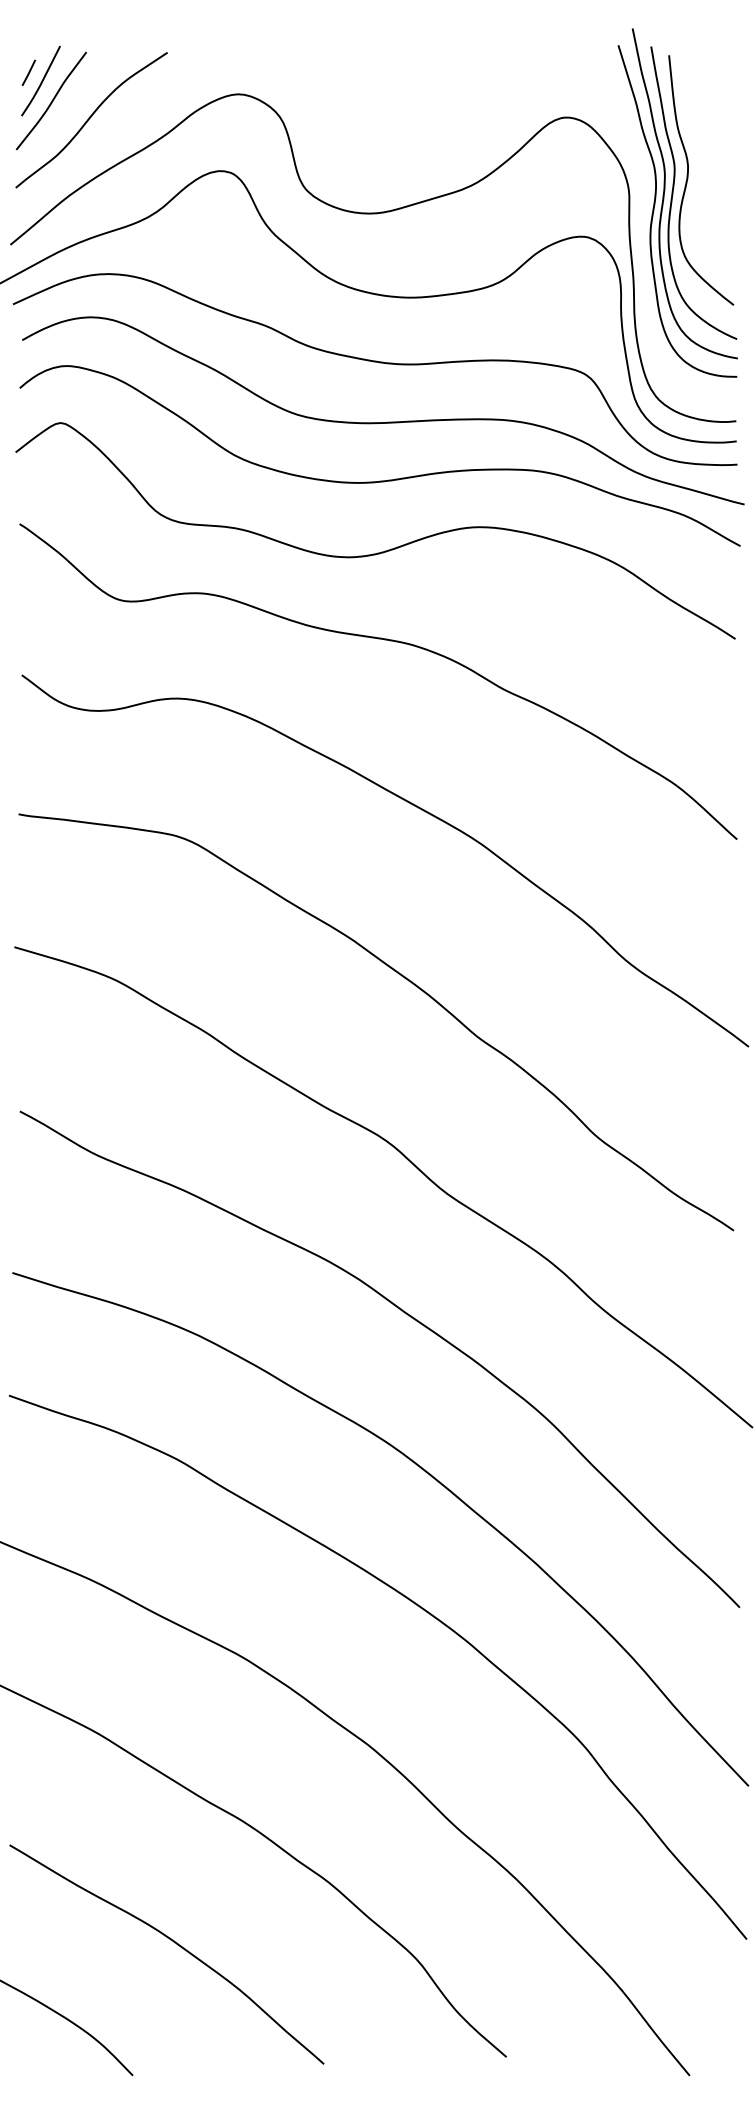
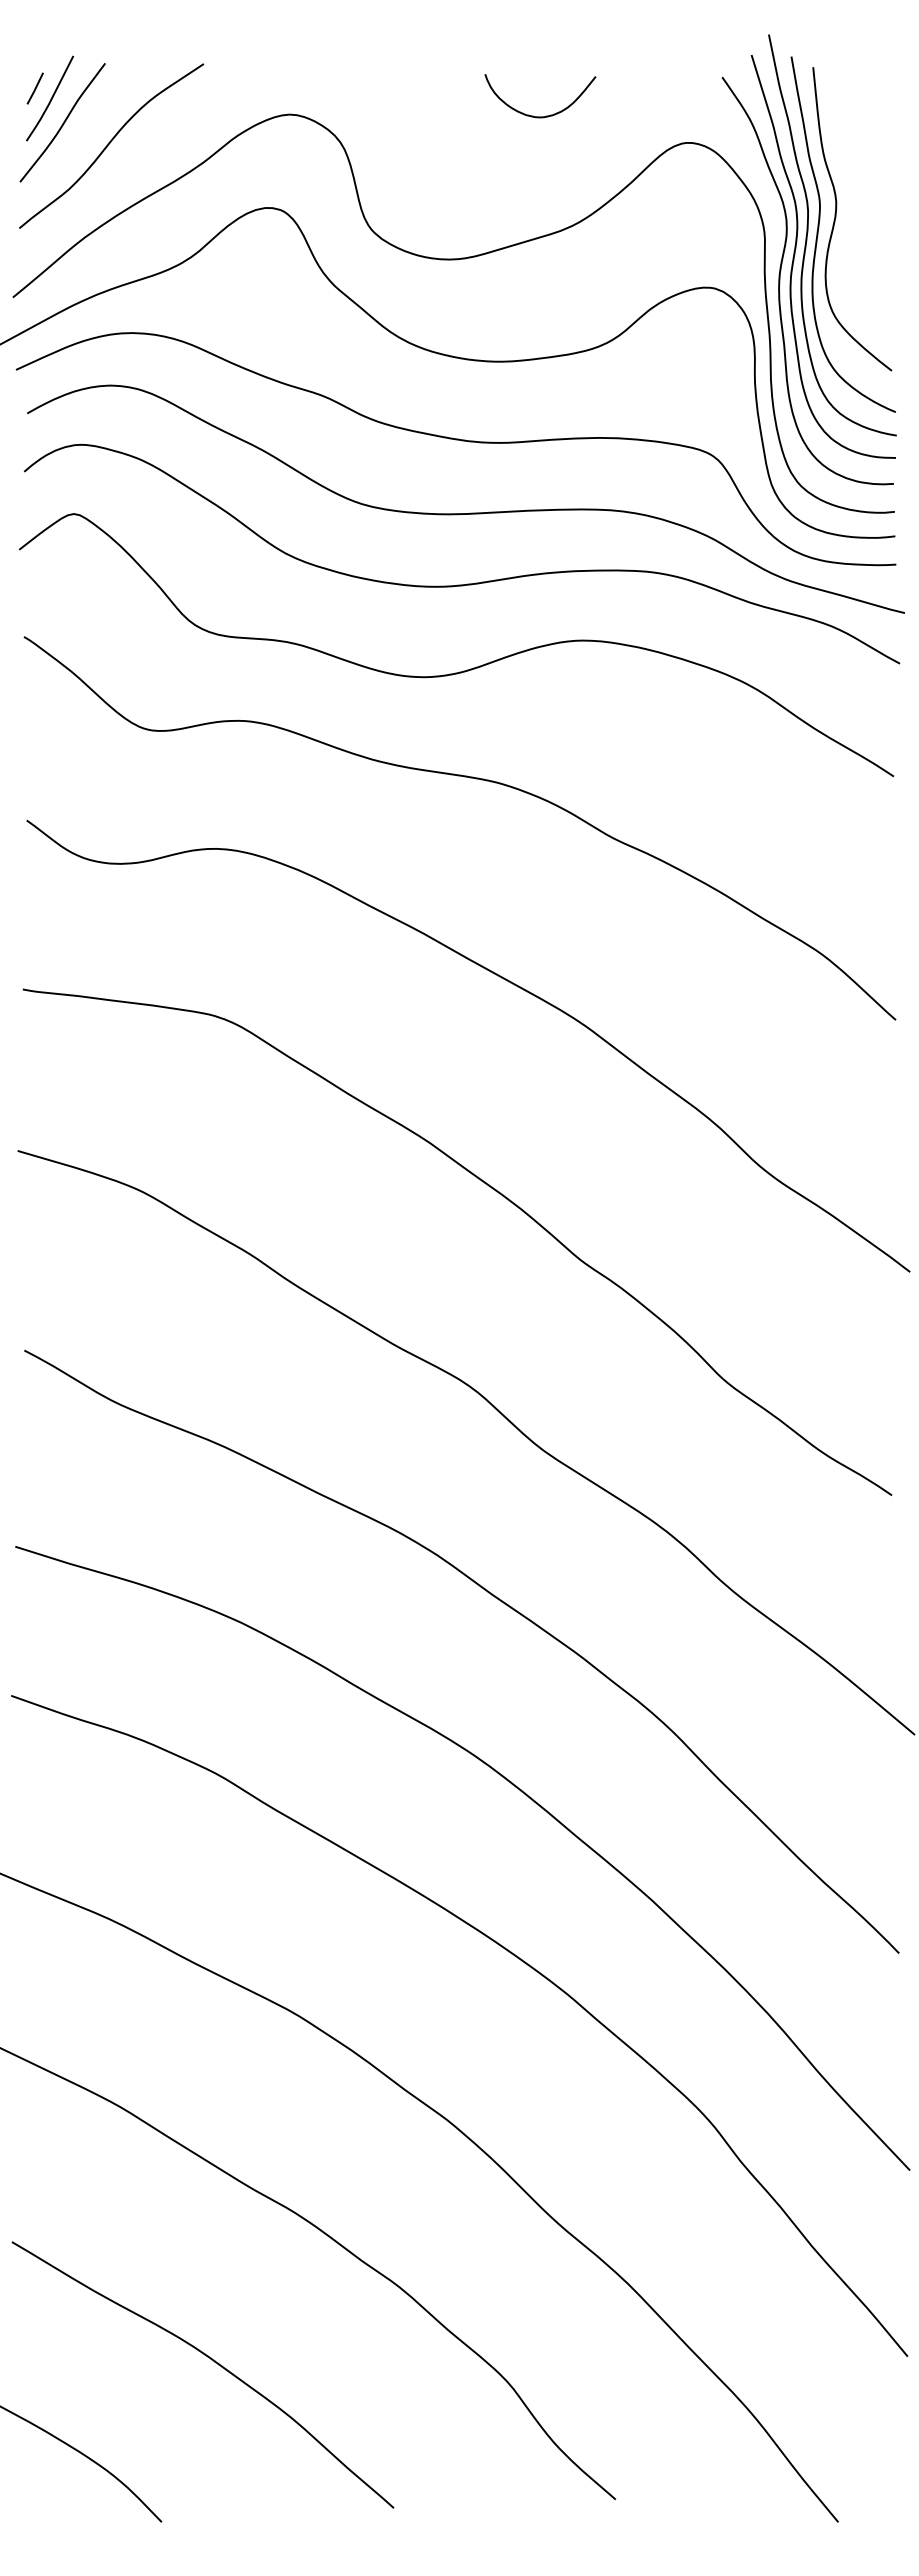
curve: (449, 95) -> (546, 115), added
curve: (642, 231) -> (780, 281), added

